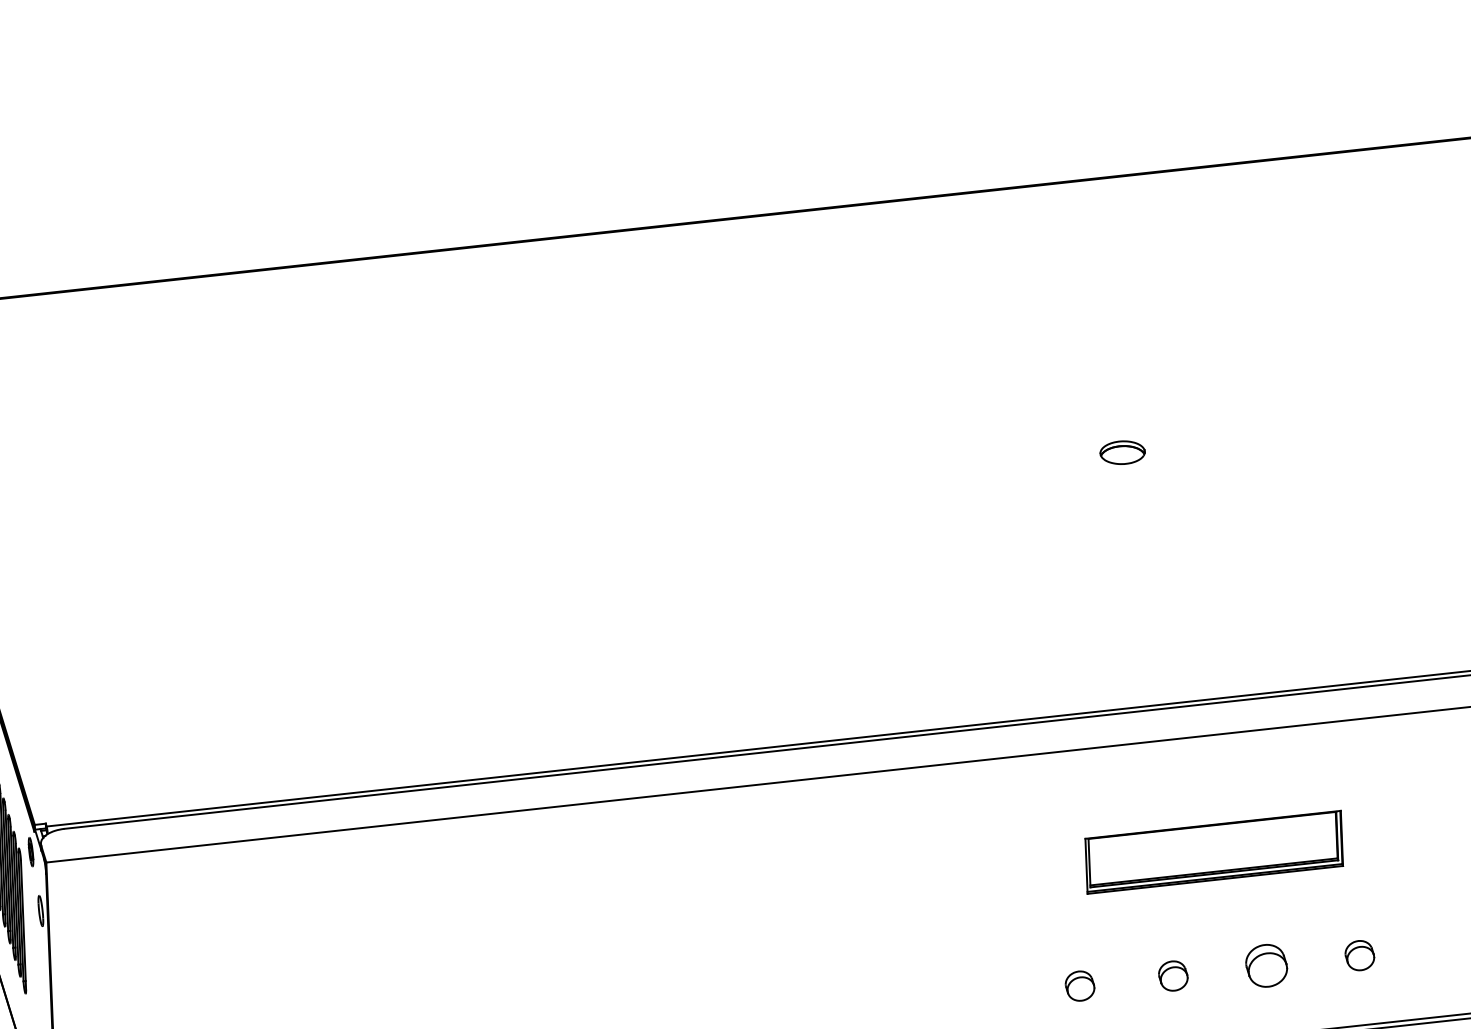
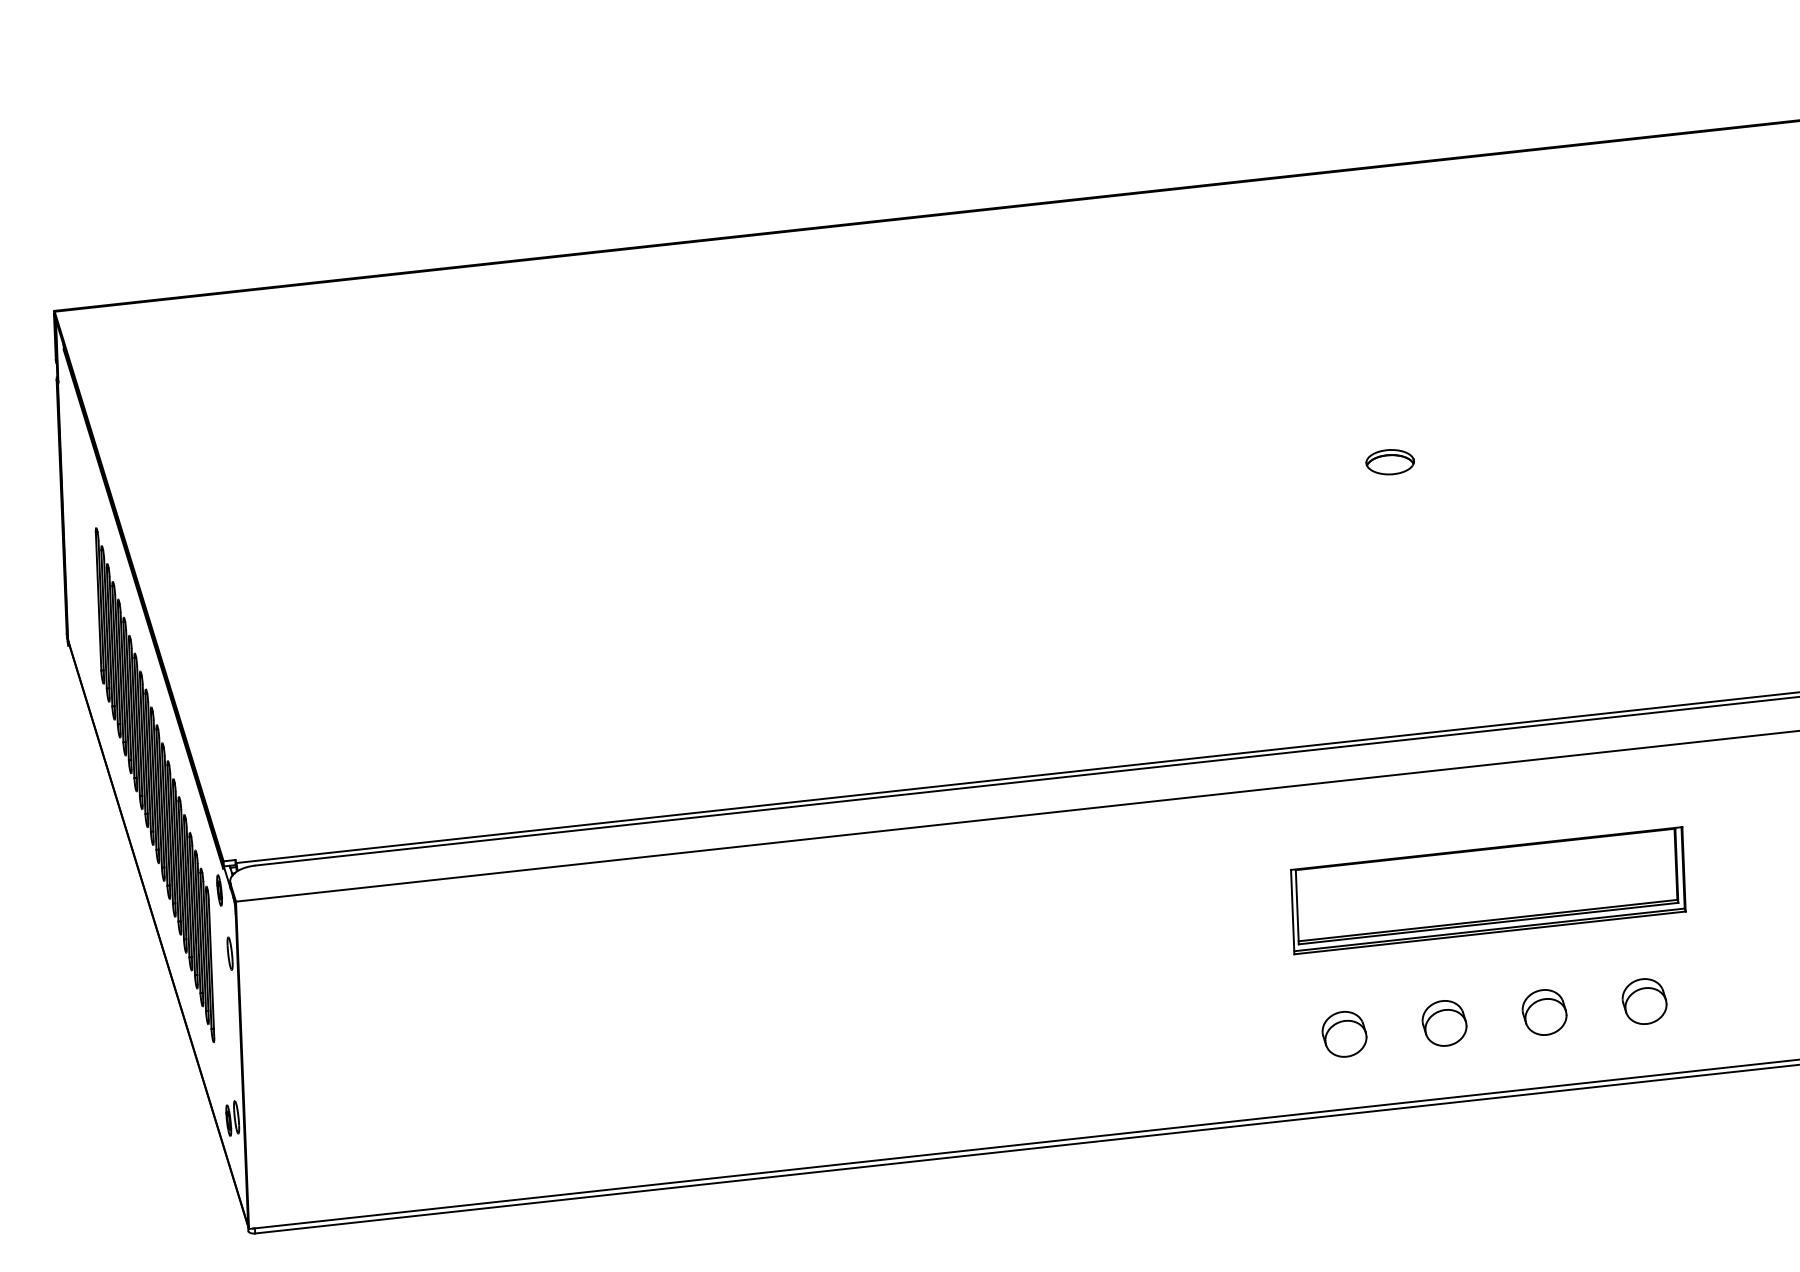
part: (1214, 852) -> (1488, 890), size x1.43
part: (1359, 955) -> (1644, 1001), size x1.43
part: (1173, 976) -> (1444, 1023), size x1.43
part: (1080, 985) -> (1344, 1033), size x1.43

